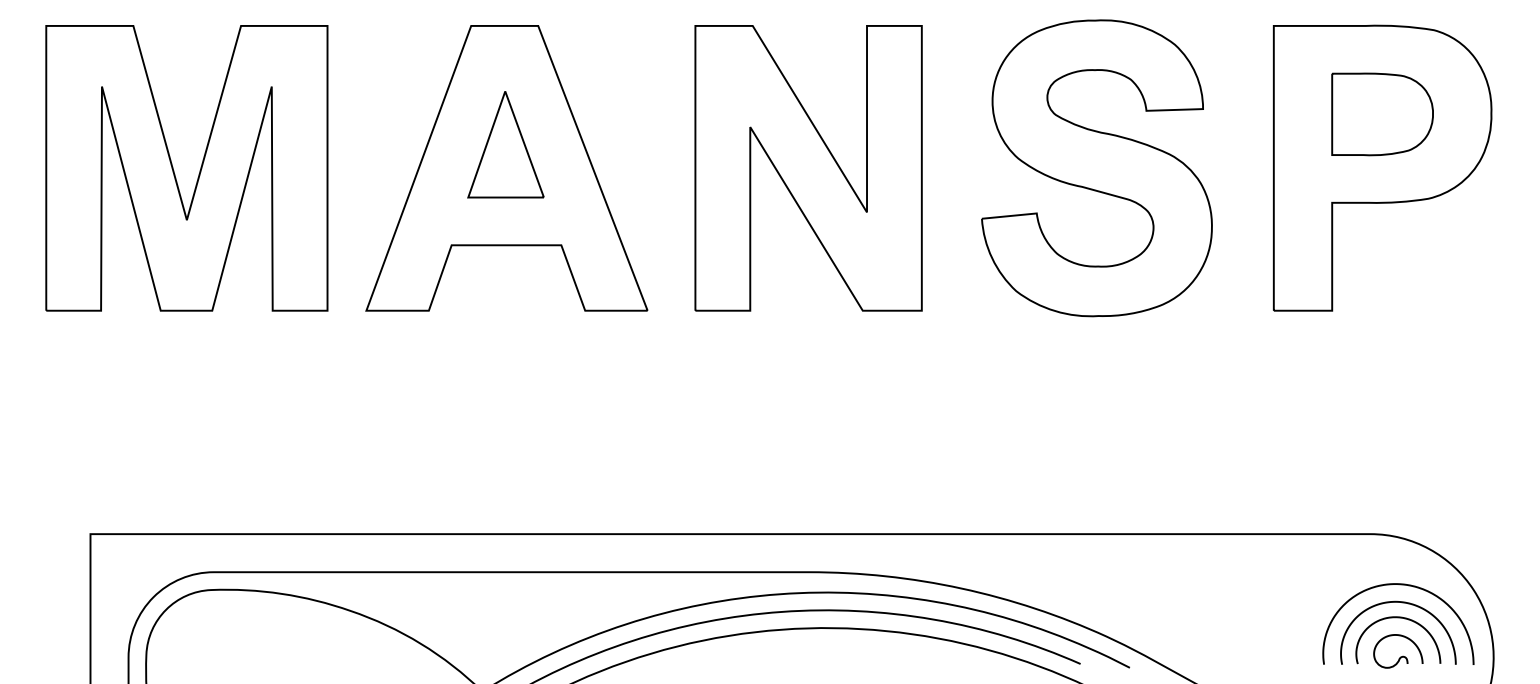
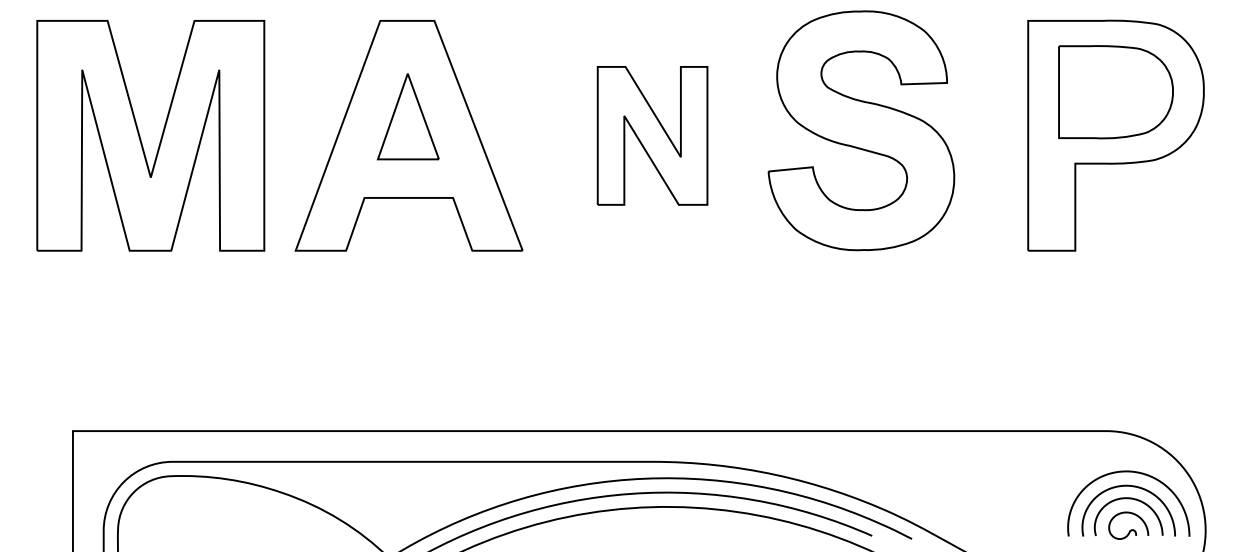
part: (1381, 114) -> (1115, 92), size x1.4
part: (808, 167) -> (652, 135), size x0.6
part: (1097, 167) -> (861, 130), moved

